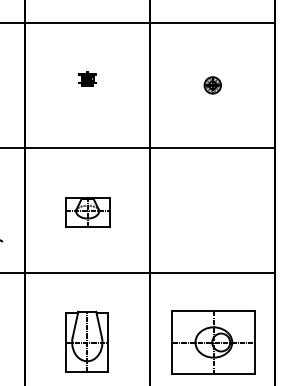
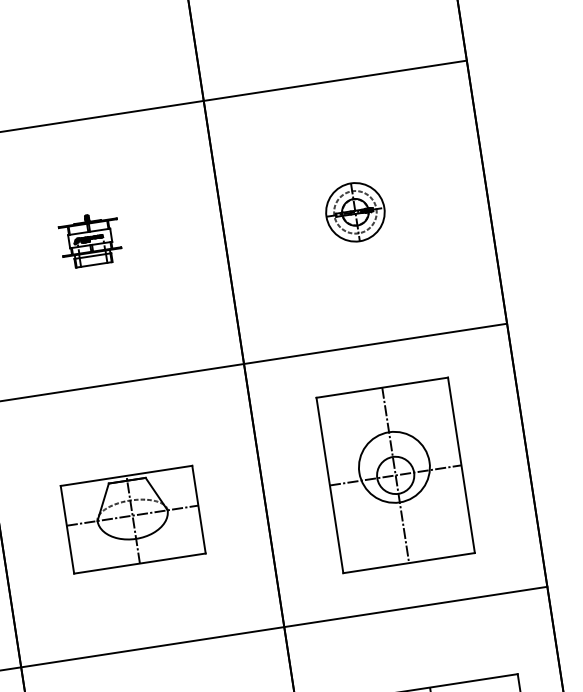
part: (87, 78) -> (89, 238), size x1.67
part: (212, 85) -> (355, 212), size x1.67
part: (212, 210) -> (395, 475), added
part: (87, 211) -> (132, 518), size x1.43

